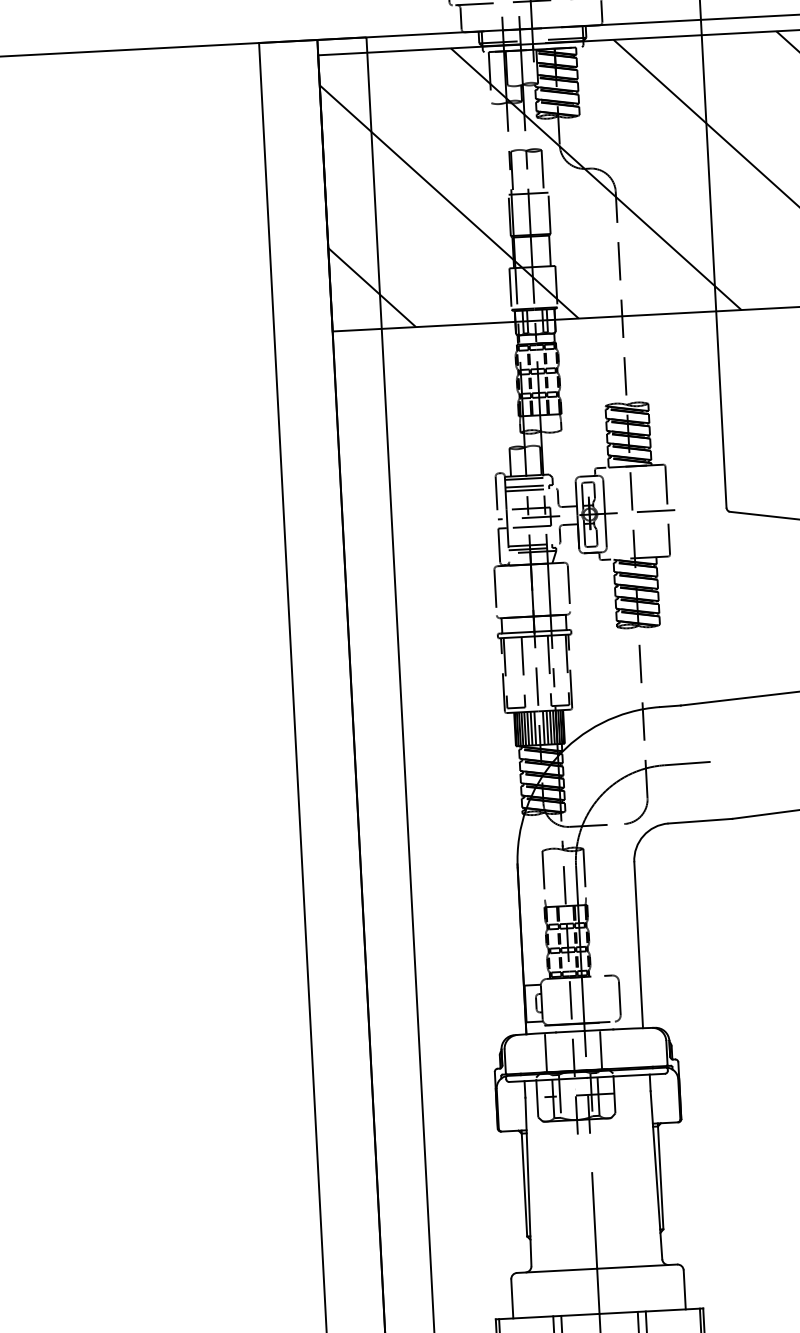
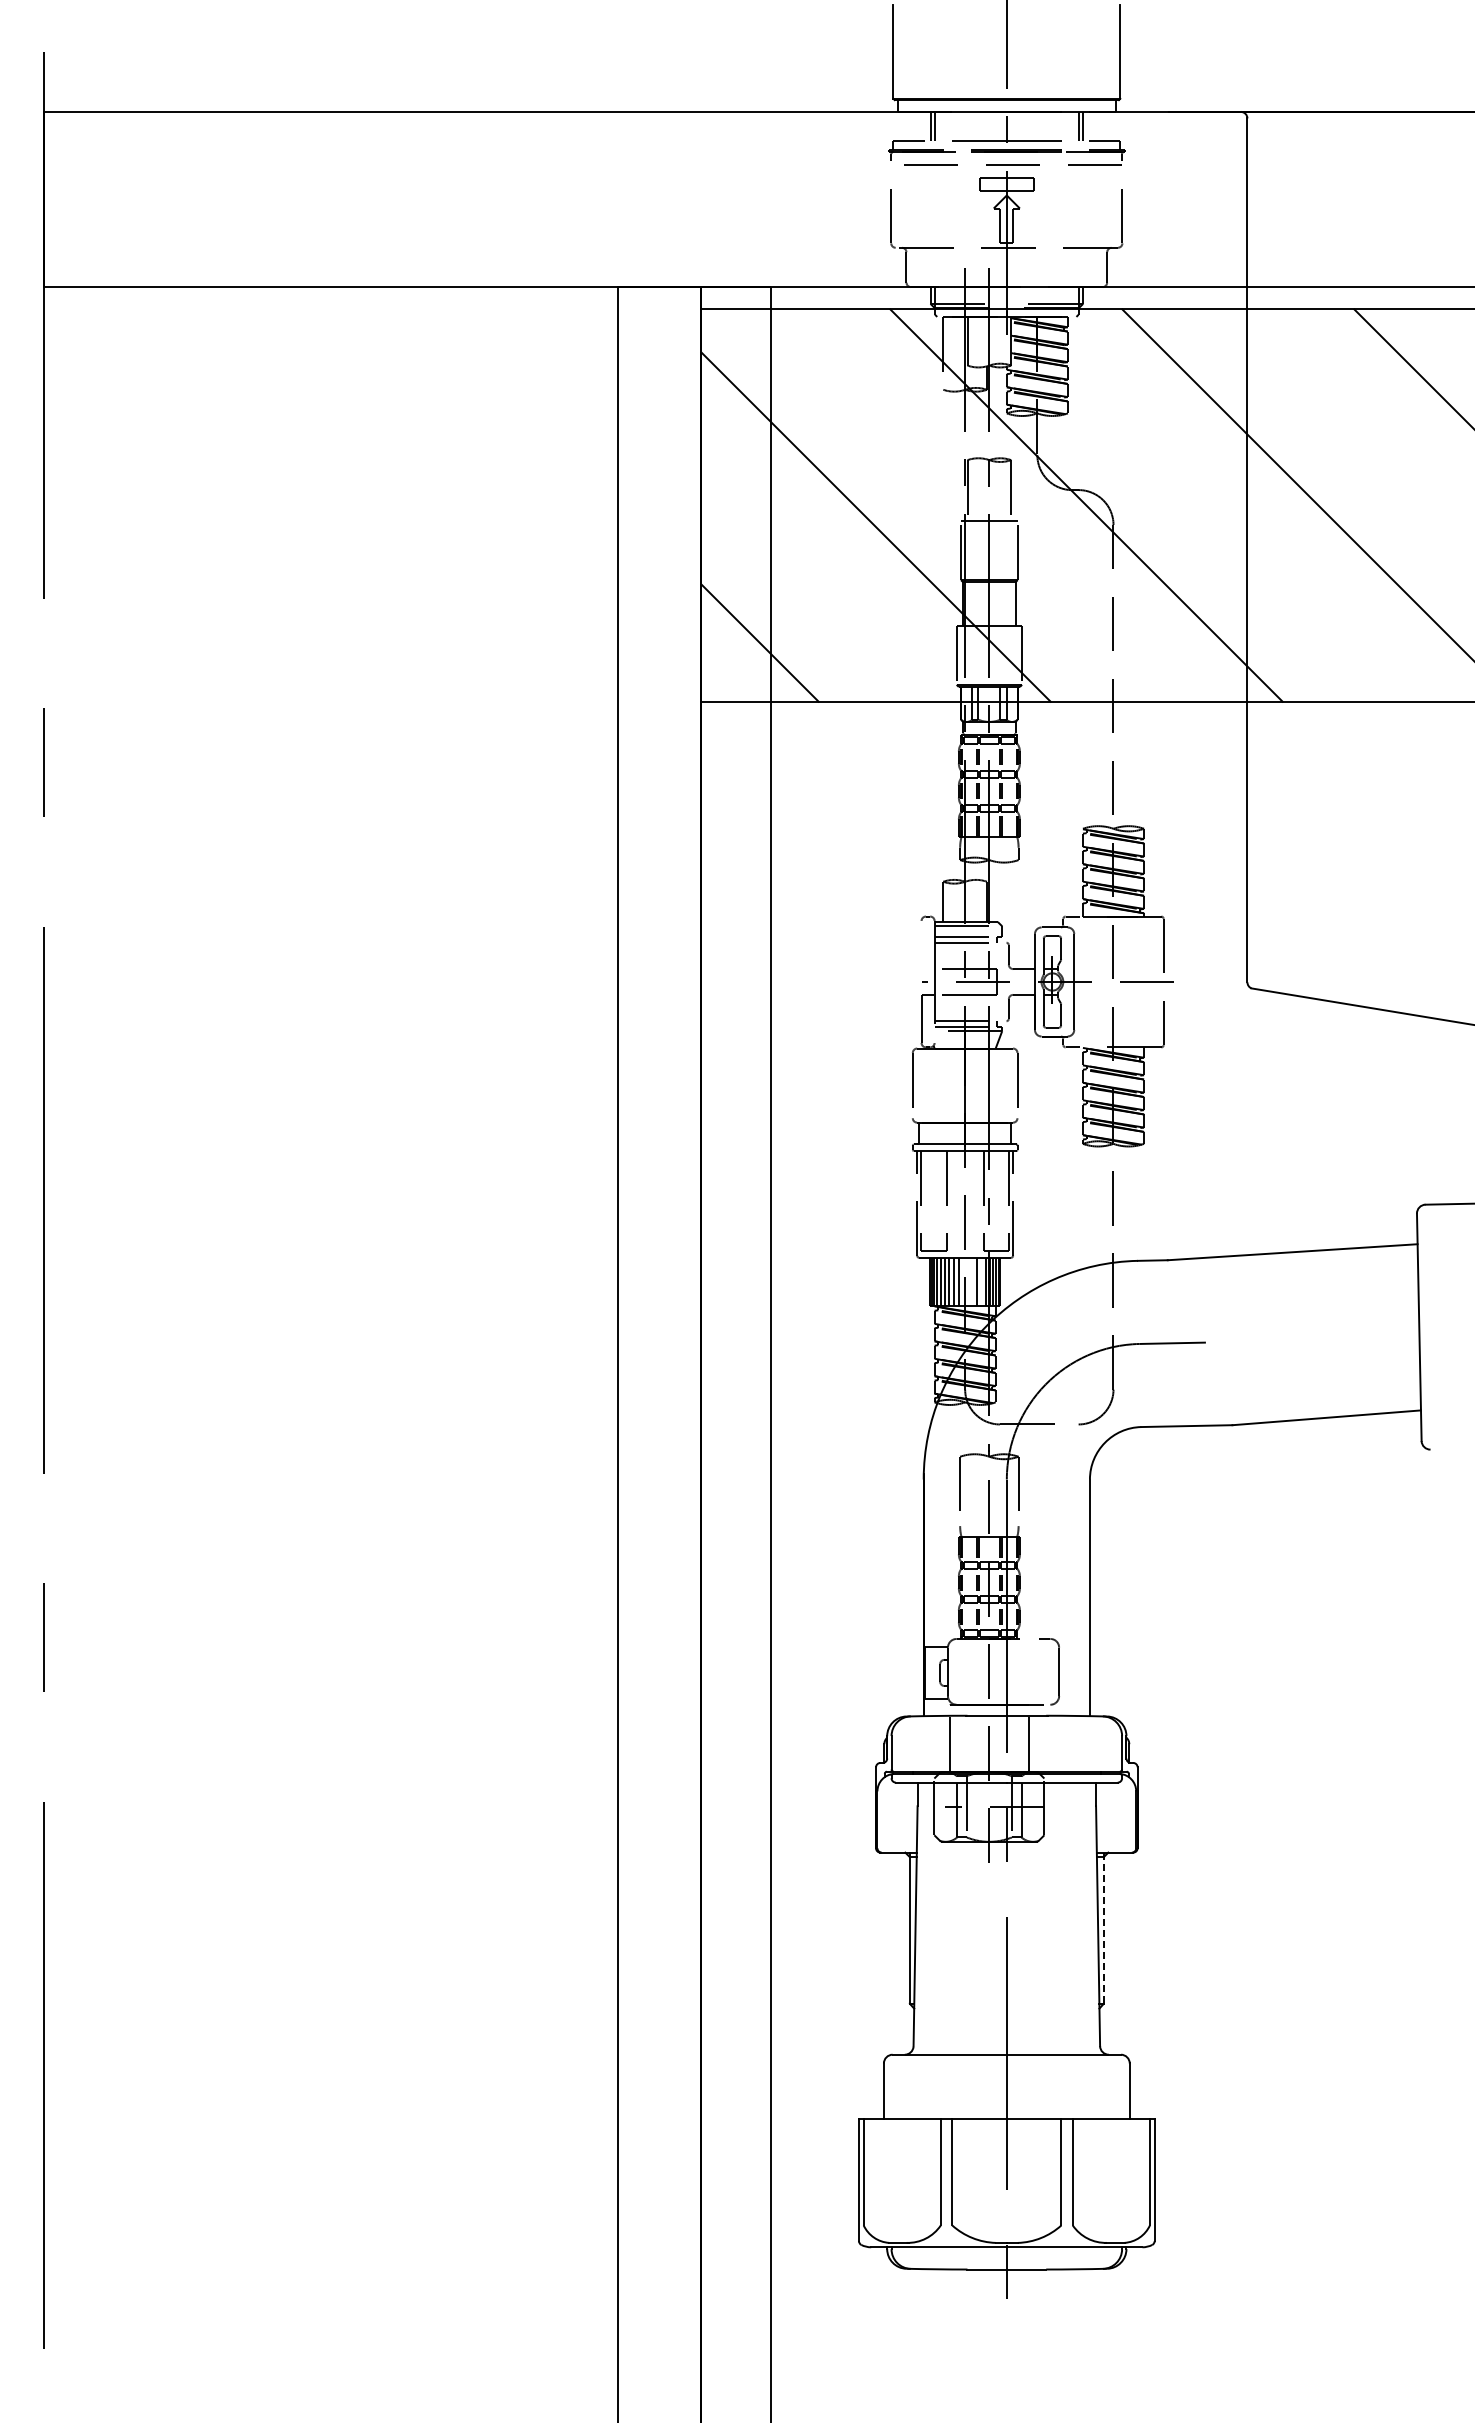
line: (496, 493) -> (921, 944), removed
line: (543, 727) -> (971, 1281), removed
line: (550, 727) -> (981, 1281), removed
line: (660, 1175) -> (1103, 1927), solid -> dashed

